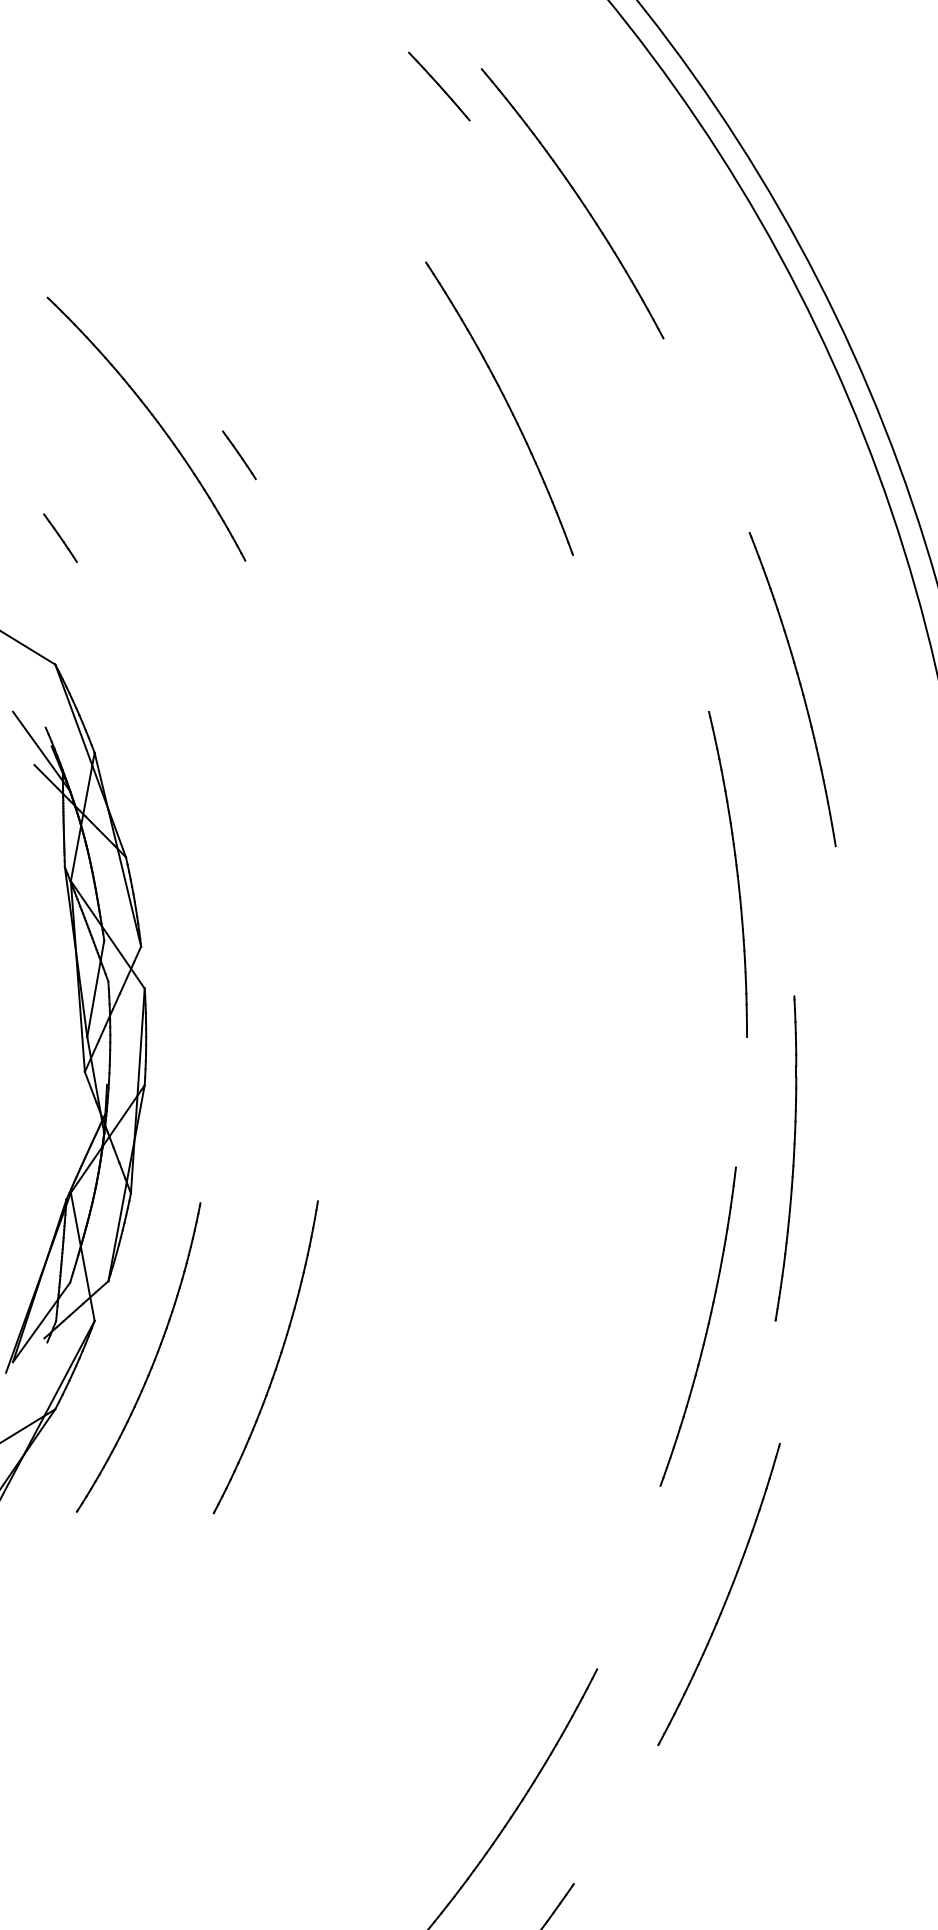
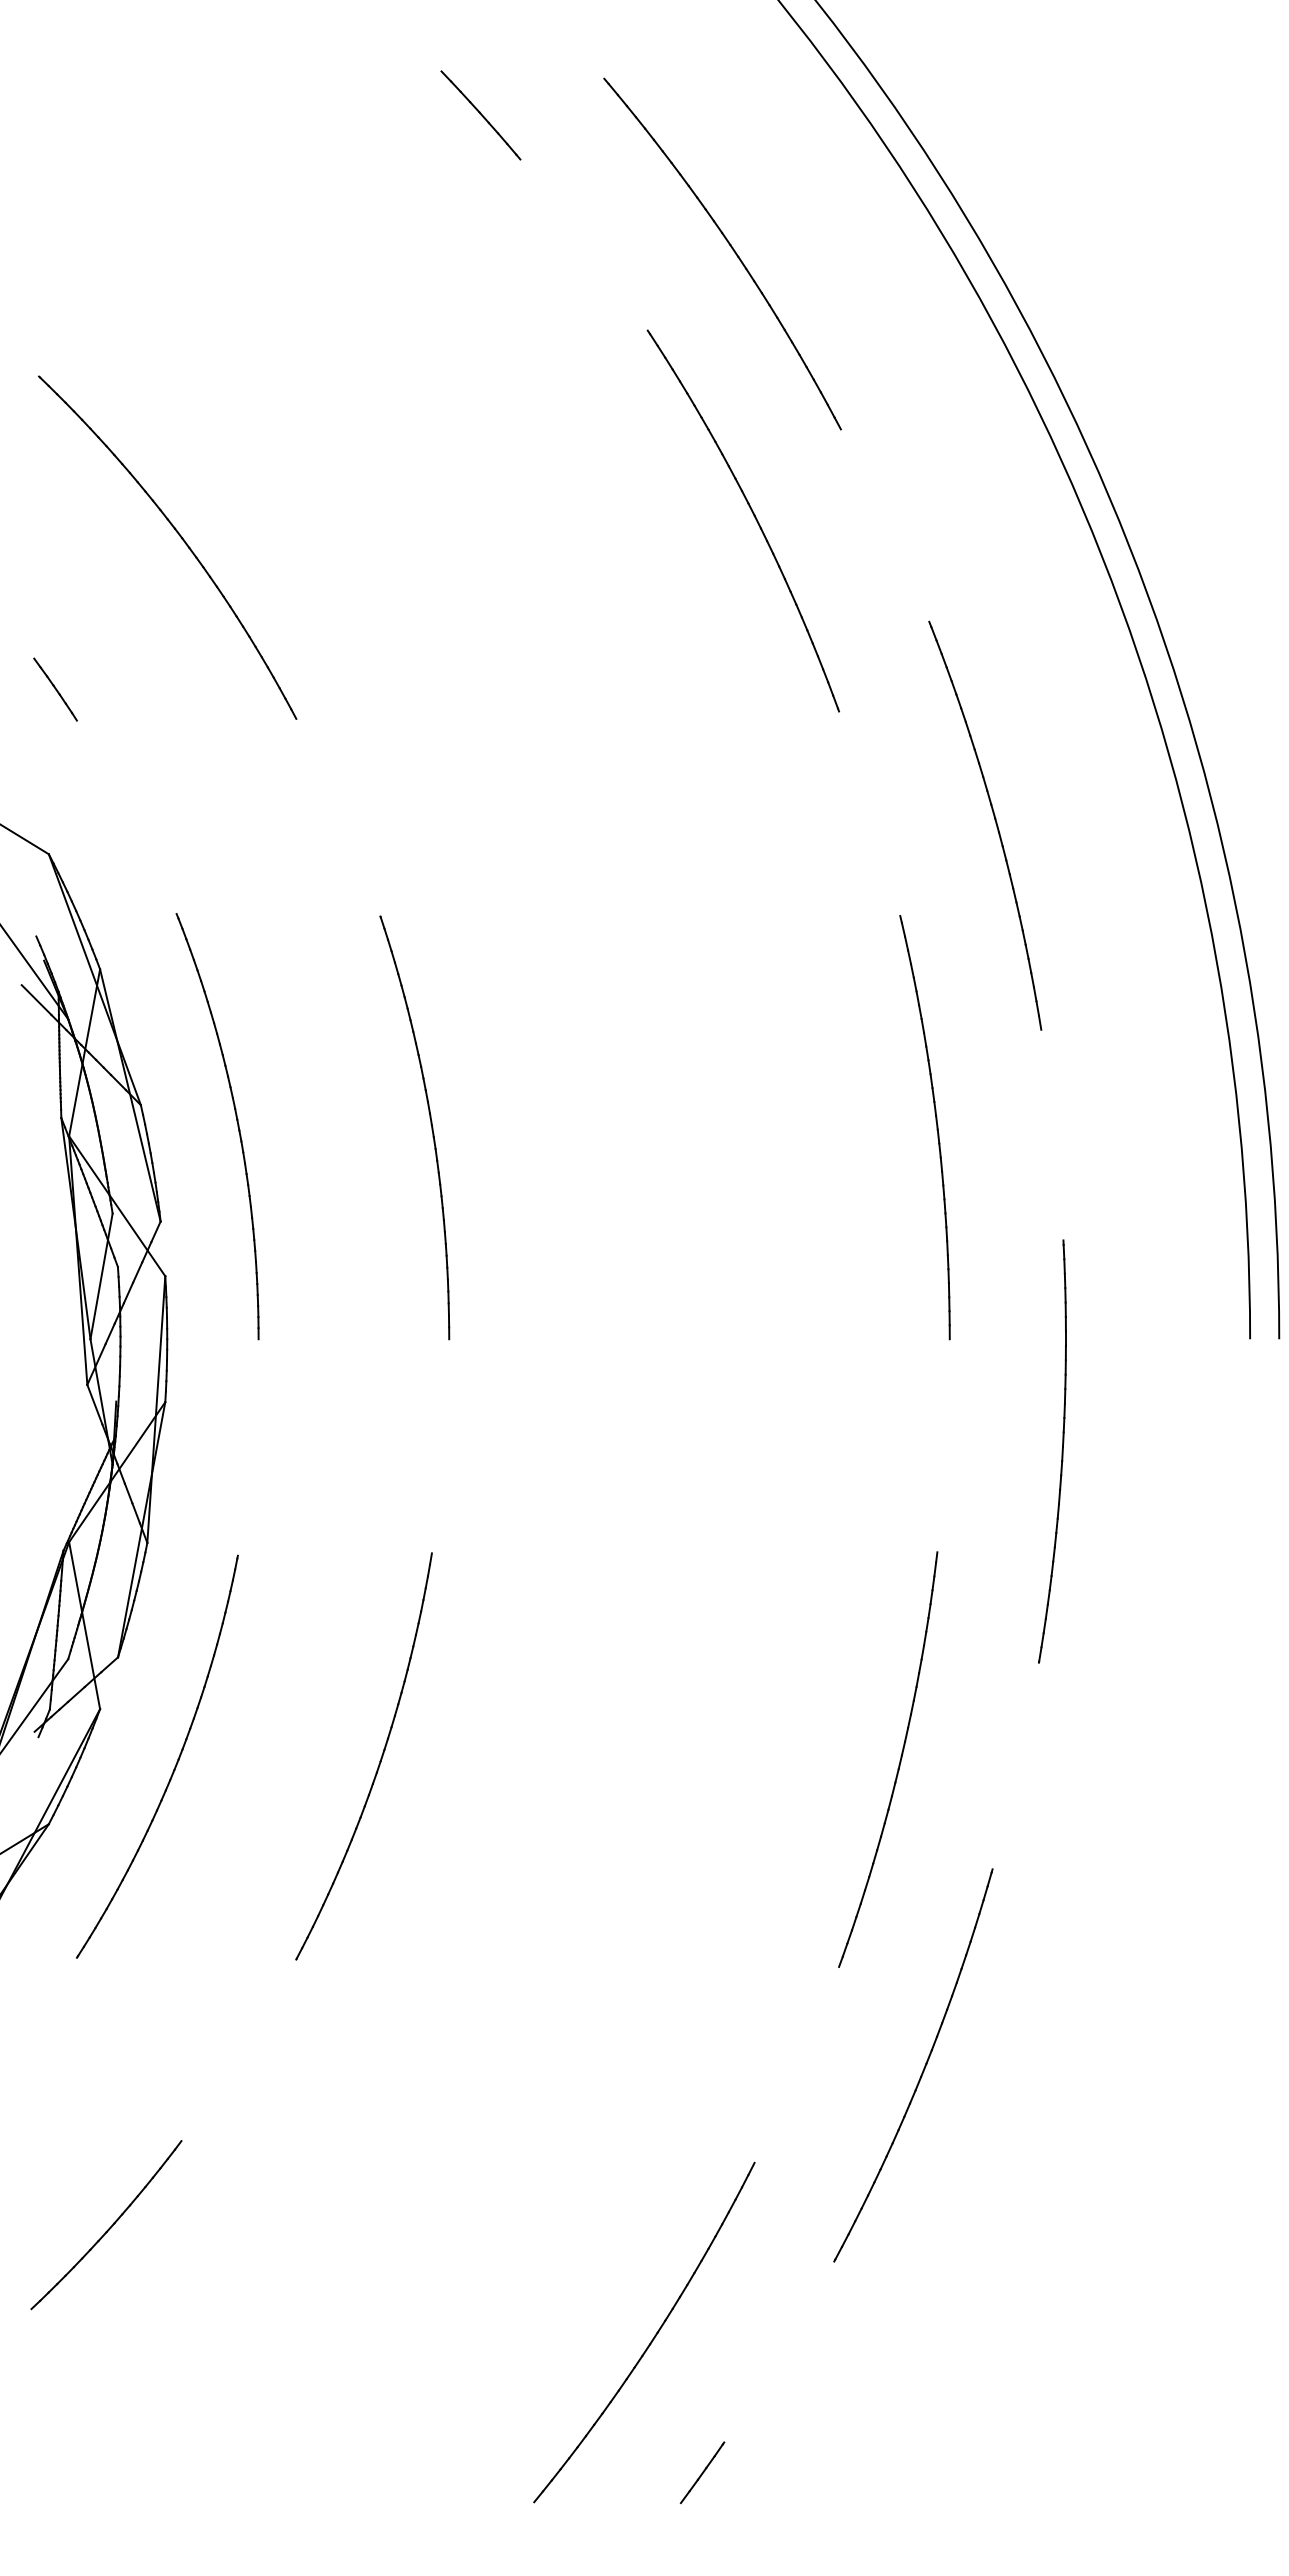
line: (438, 85) -> (480, 114), moved
part: (507, 405) -> (753, 516), moved
line: (239, 455) -> (288, 581), removed
part: (800, 688) -> (995, 824), moved
part: (199, 870) -> (236, 1122), added
part: (348, 872) -> (430, 1124), added
part: (792, 1158) -> (1061, 1451), moved
part: (706, 1327) -> (899, 1760), moved
part: (277, 1360) -> (379, 1760), moved
part: (99, 1717) -> (106, 2225), added

